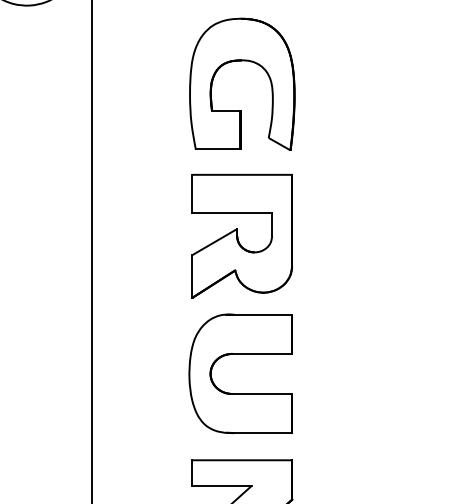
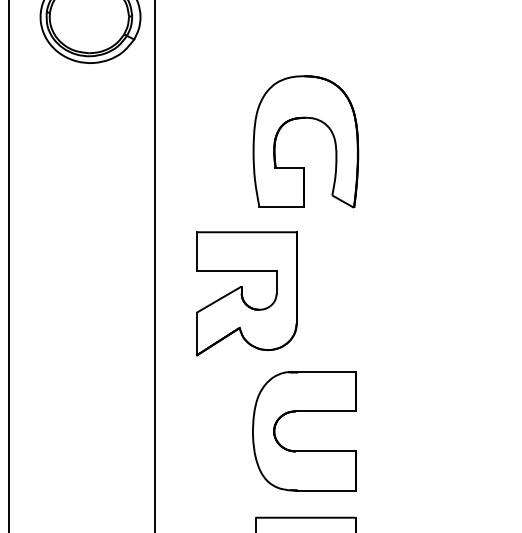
part: (241, 236) -> (246, 293), moved

